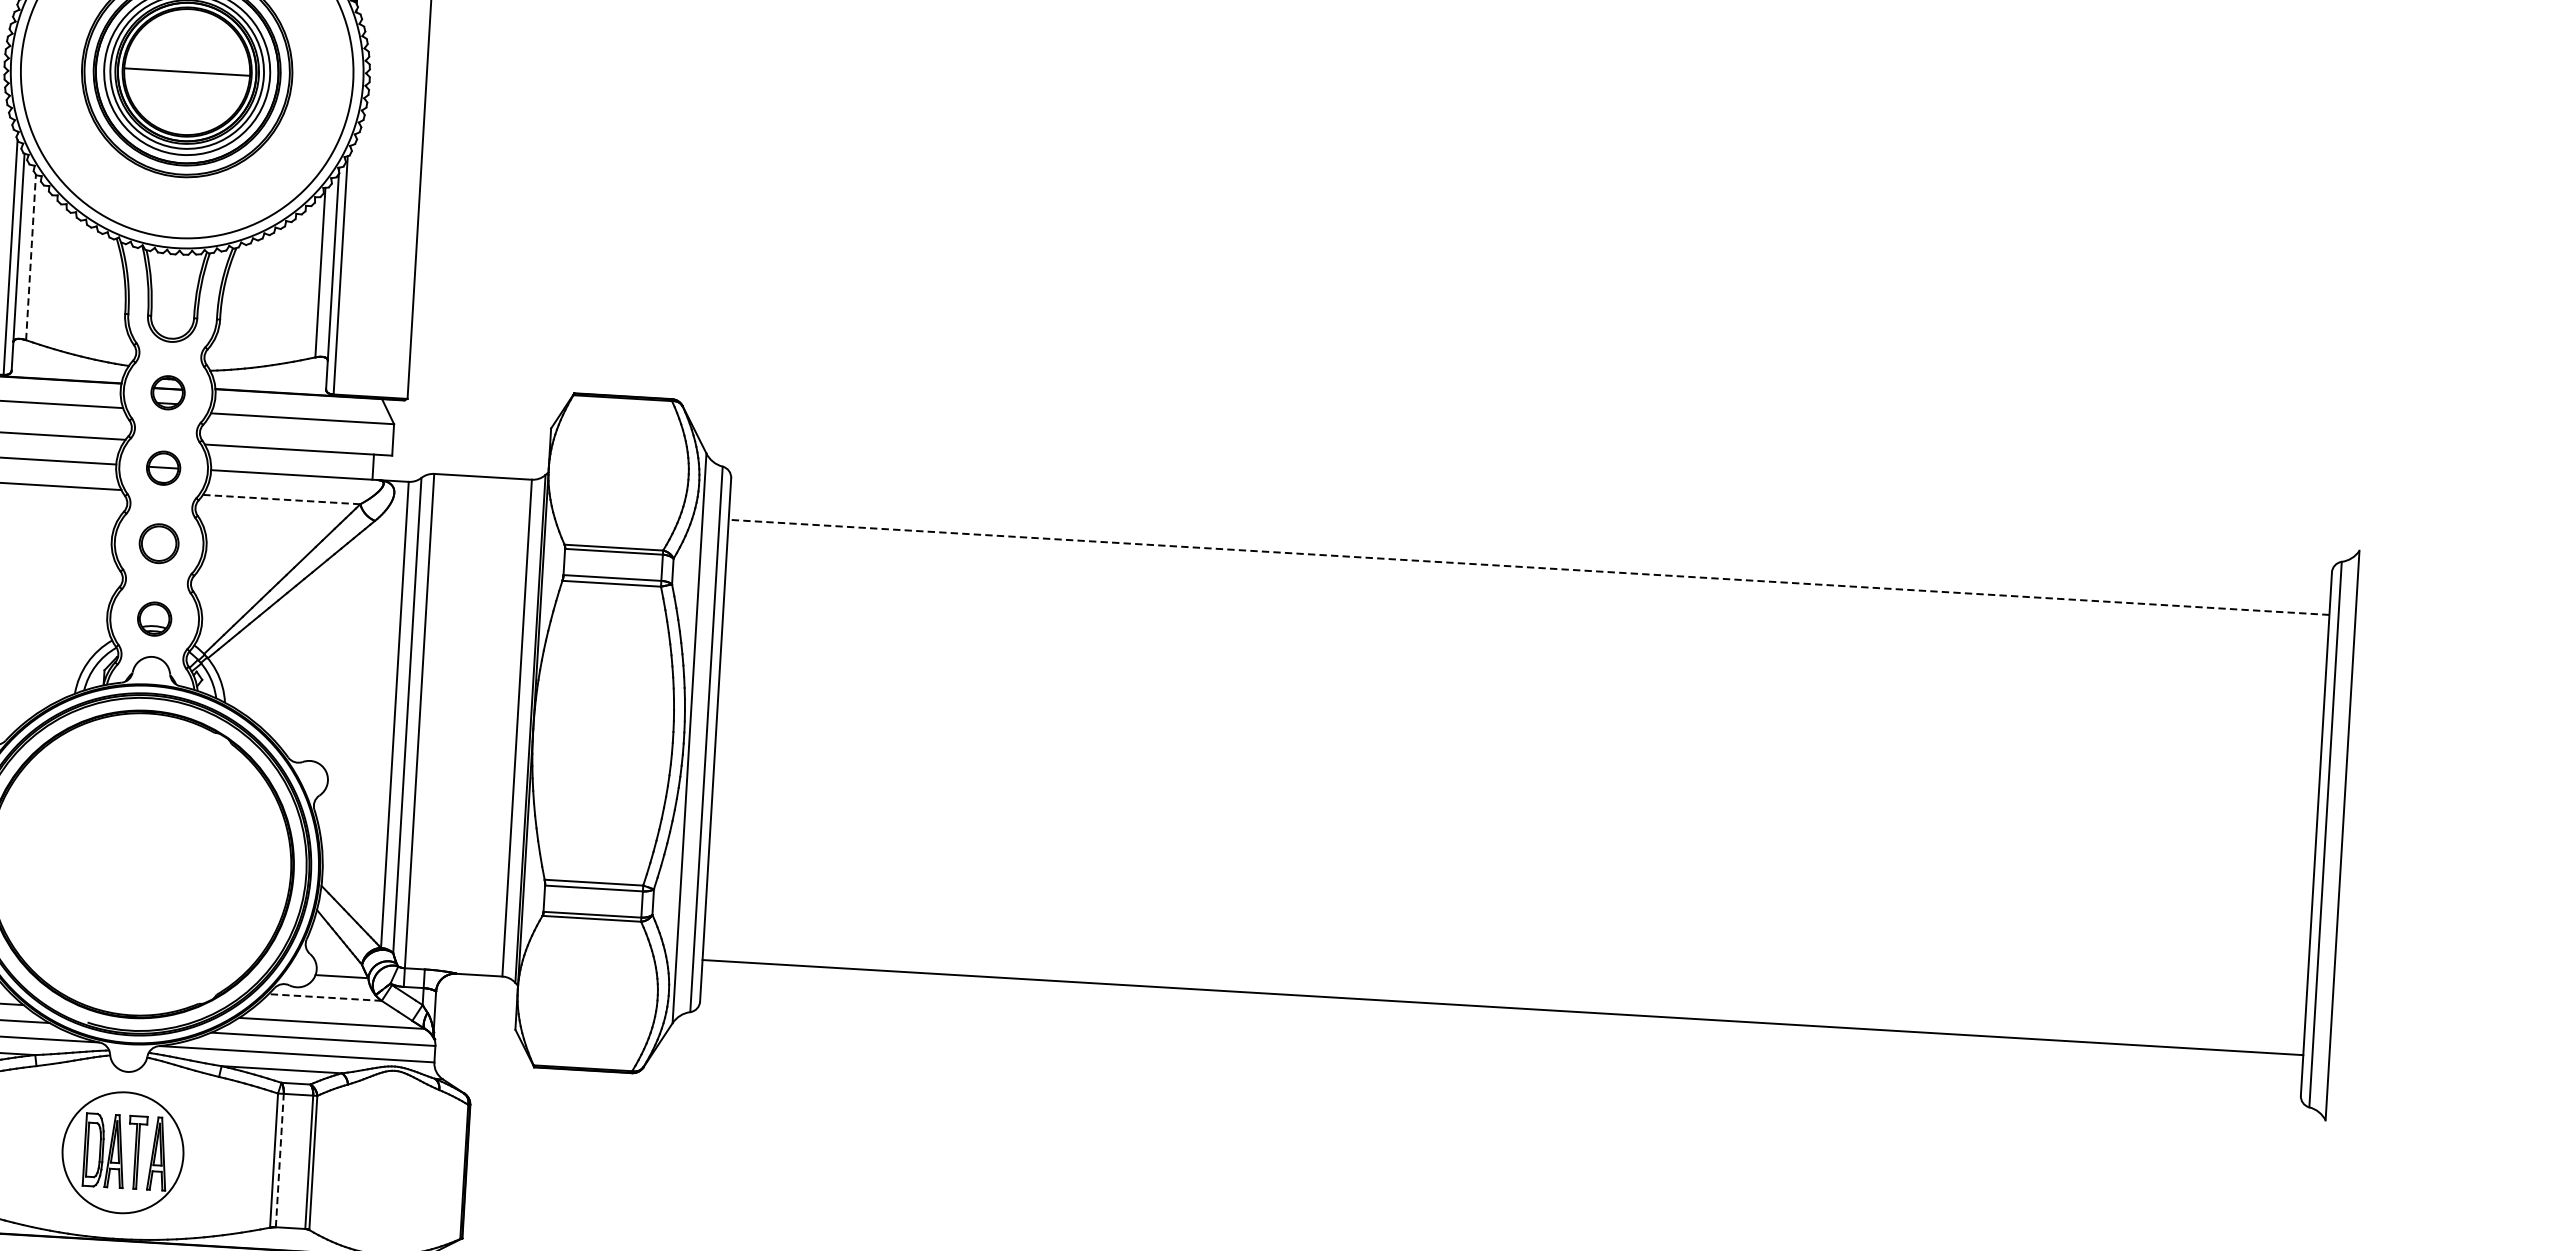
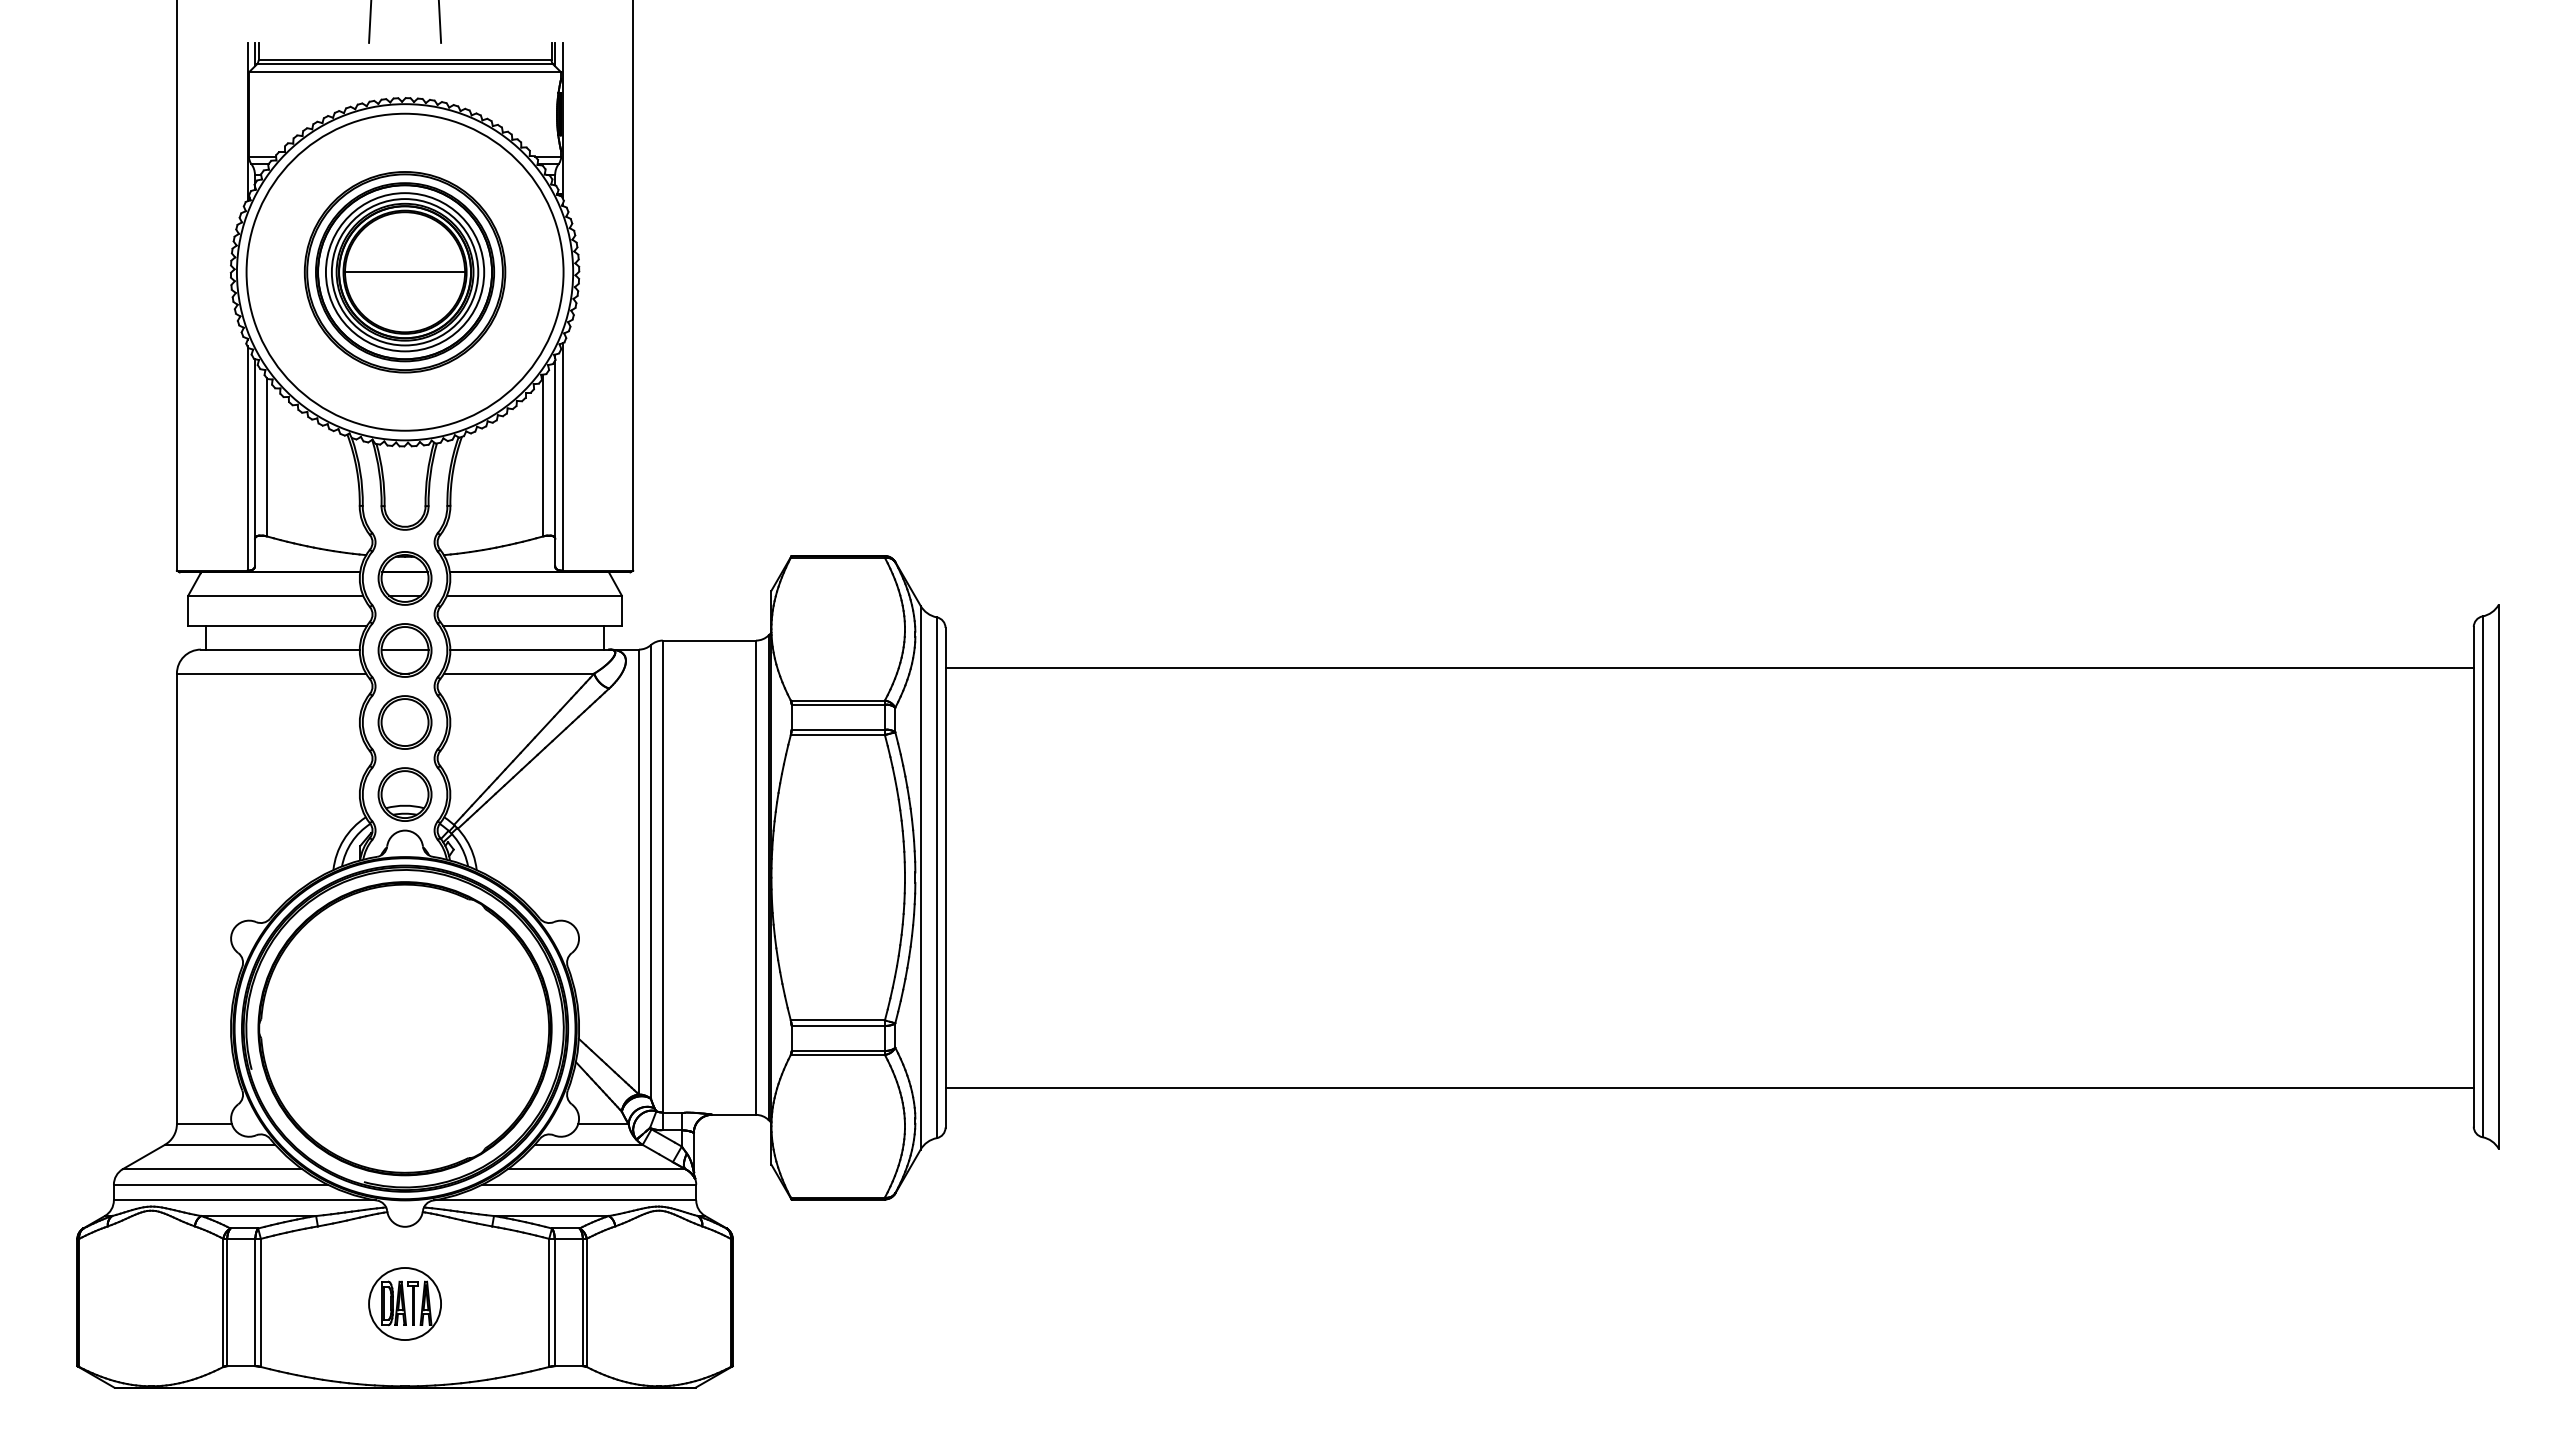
line: (30, 256) -> (266, 456), dashed -> solid
part: (167, 392) -> (404, 578), size x1.67
part: (163, 468) -> (404, 650), size x1.67
line: (281, 499) -> (518, 673), dashed -> solid
part: (158, 543) -> (404, 722), size x1.43
line: (1528, 567) -> (1709, 667), dashed -> solid
part: (154, 619) -> (404, 794), size x1.67
line: (325, 997) -> (588, 1144), dashed -> solid
part: (122, 1152) -> (404, 1303), size x0.62
line: (279, 1160) -> (554, 1302), dashed -> solid

